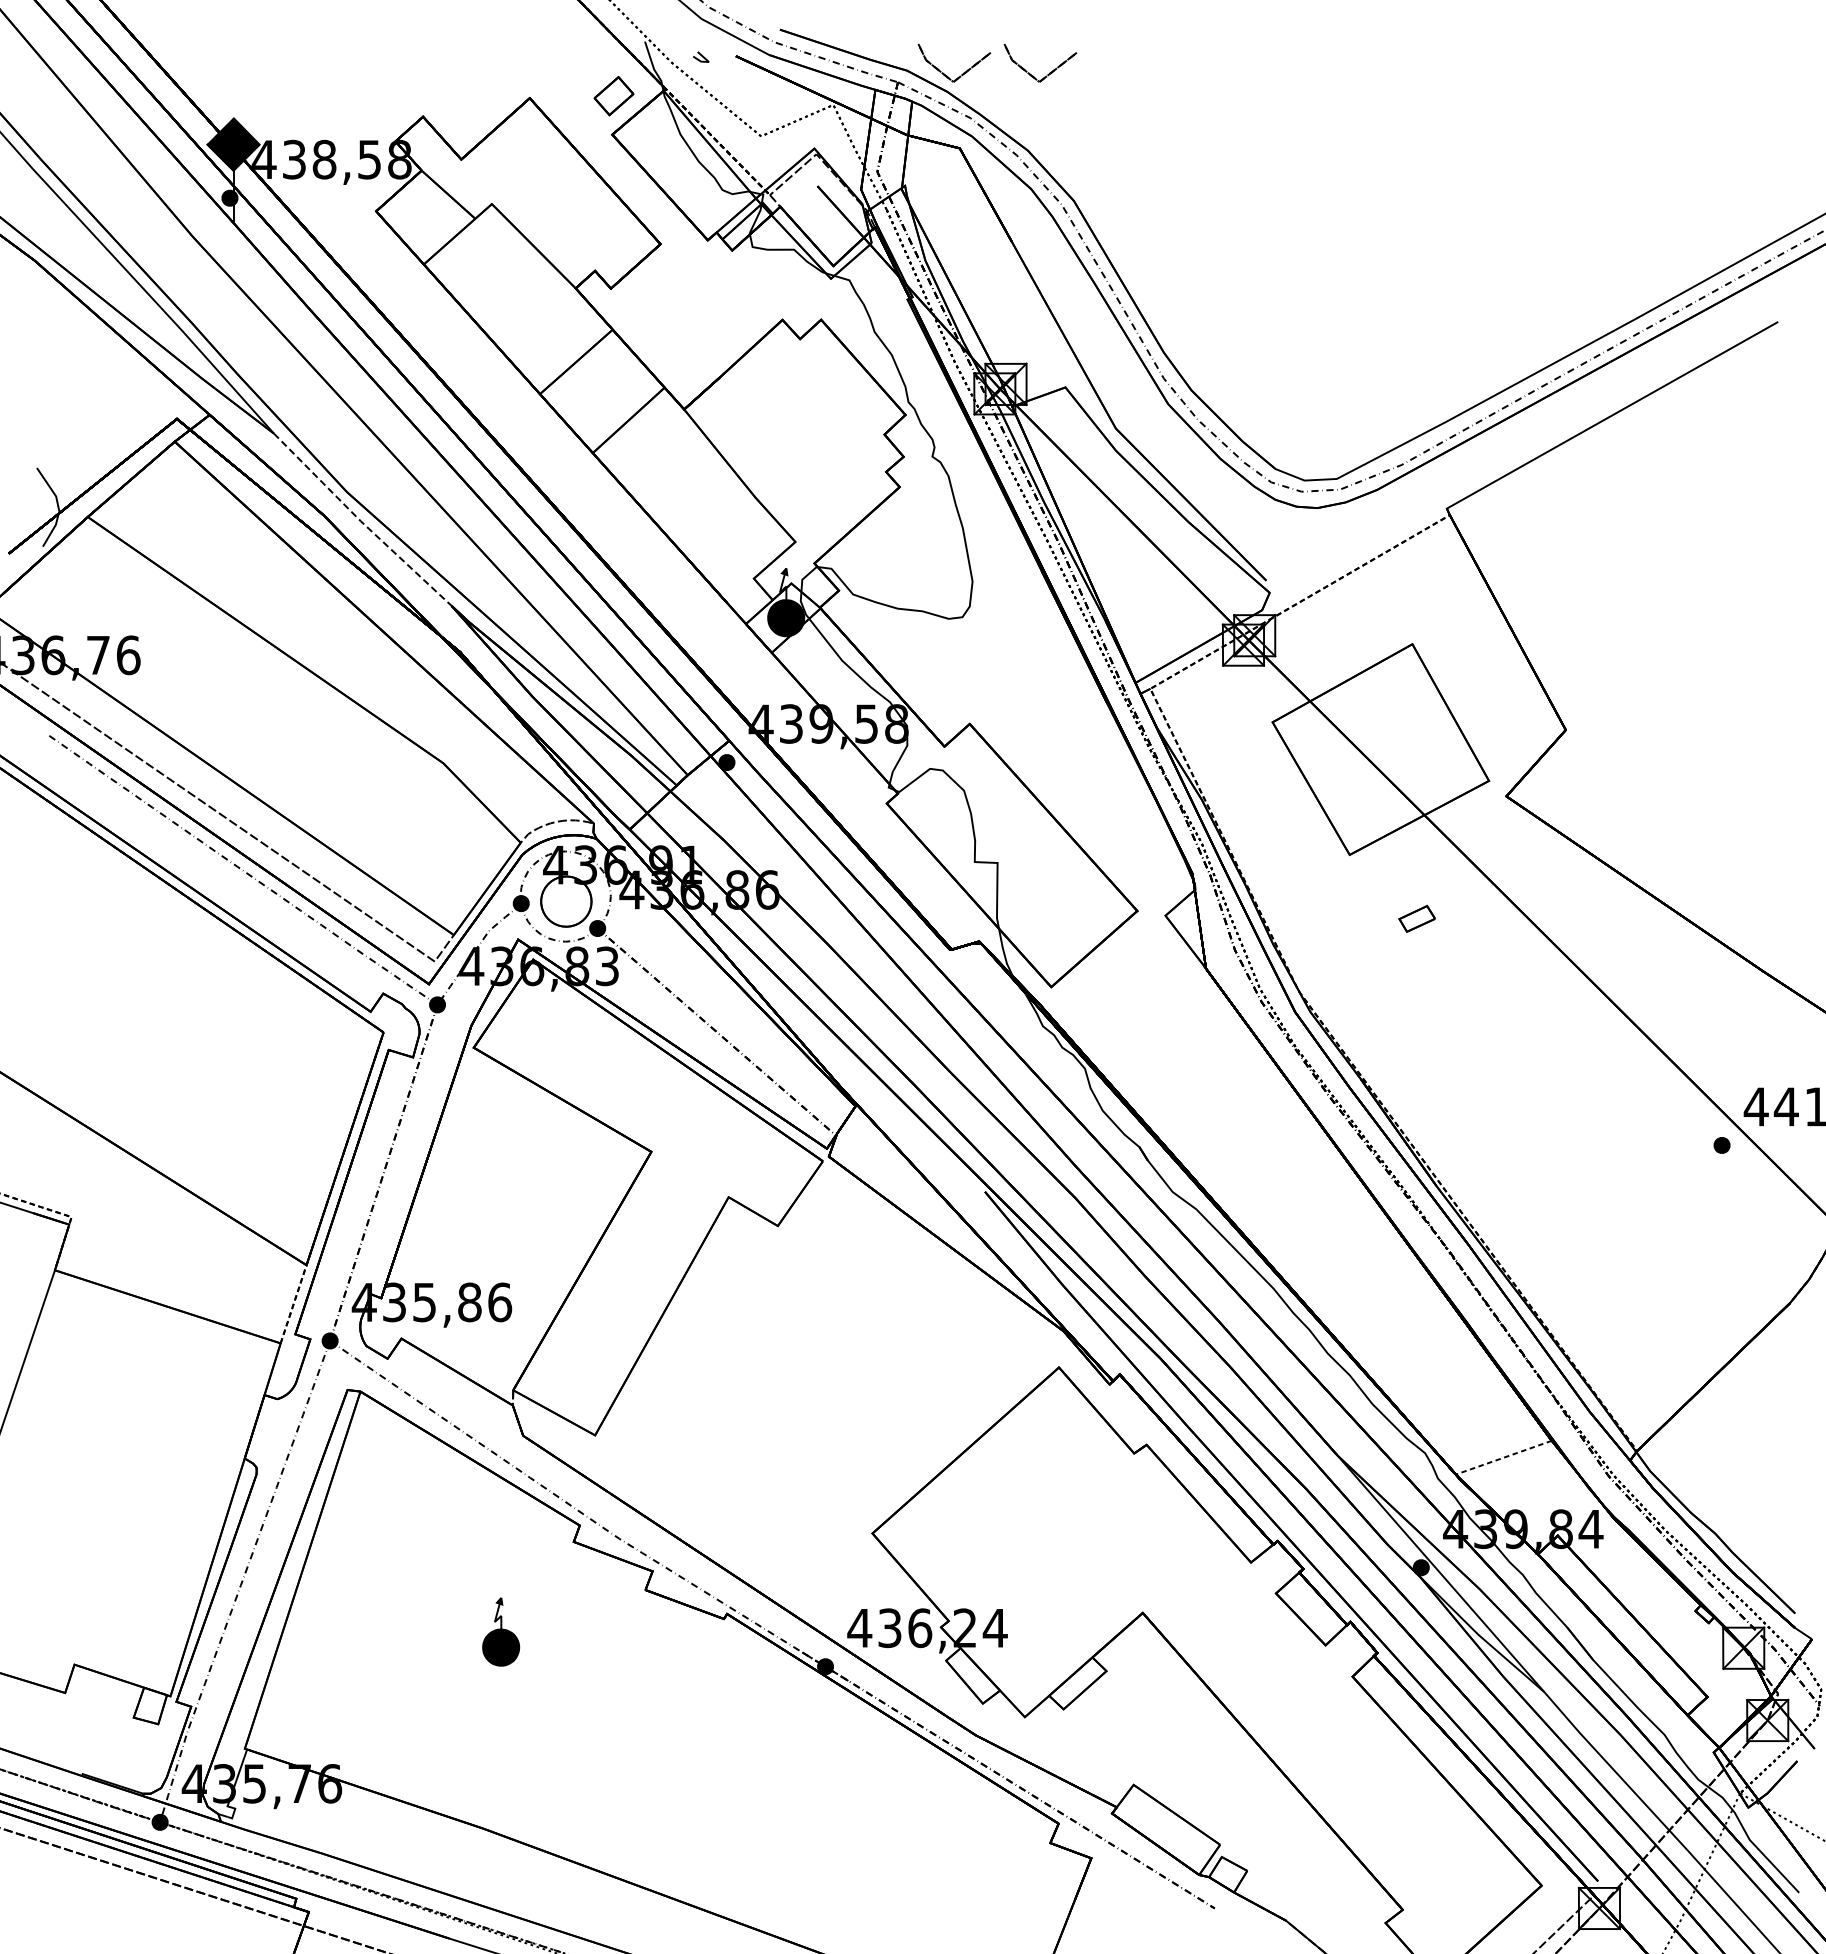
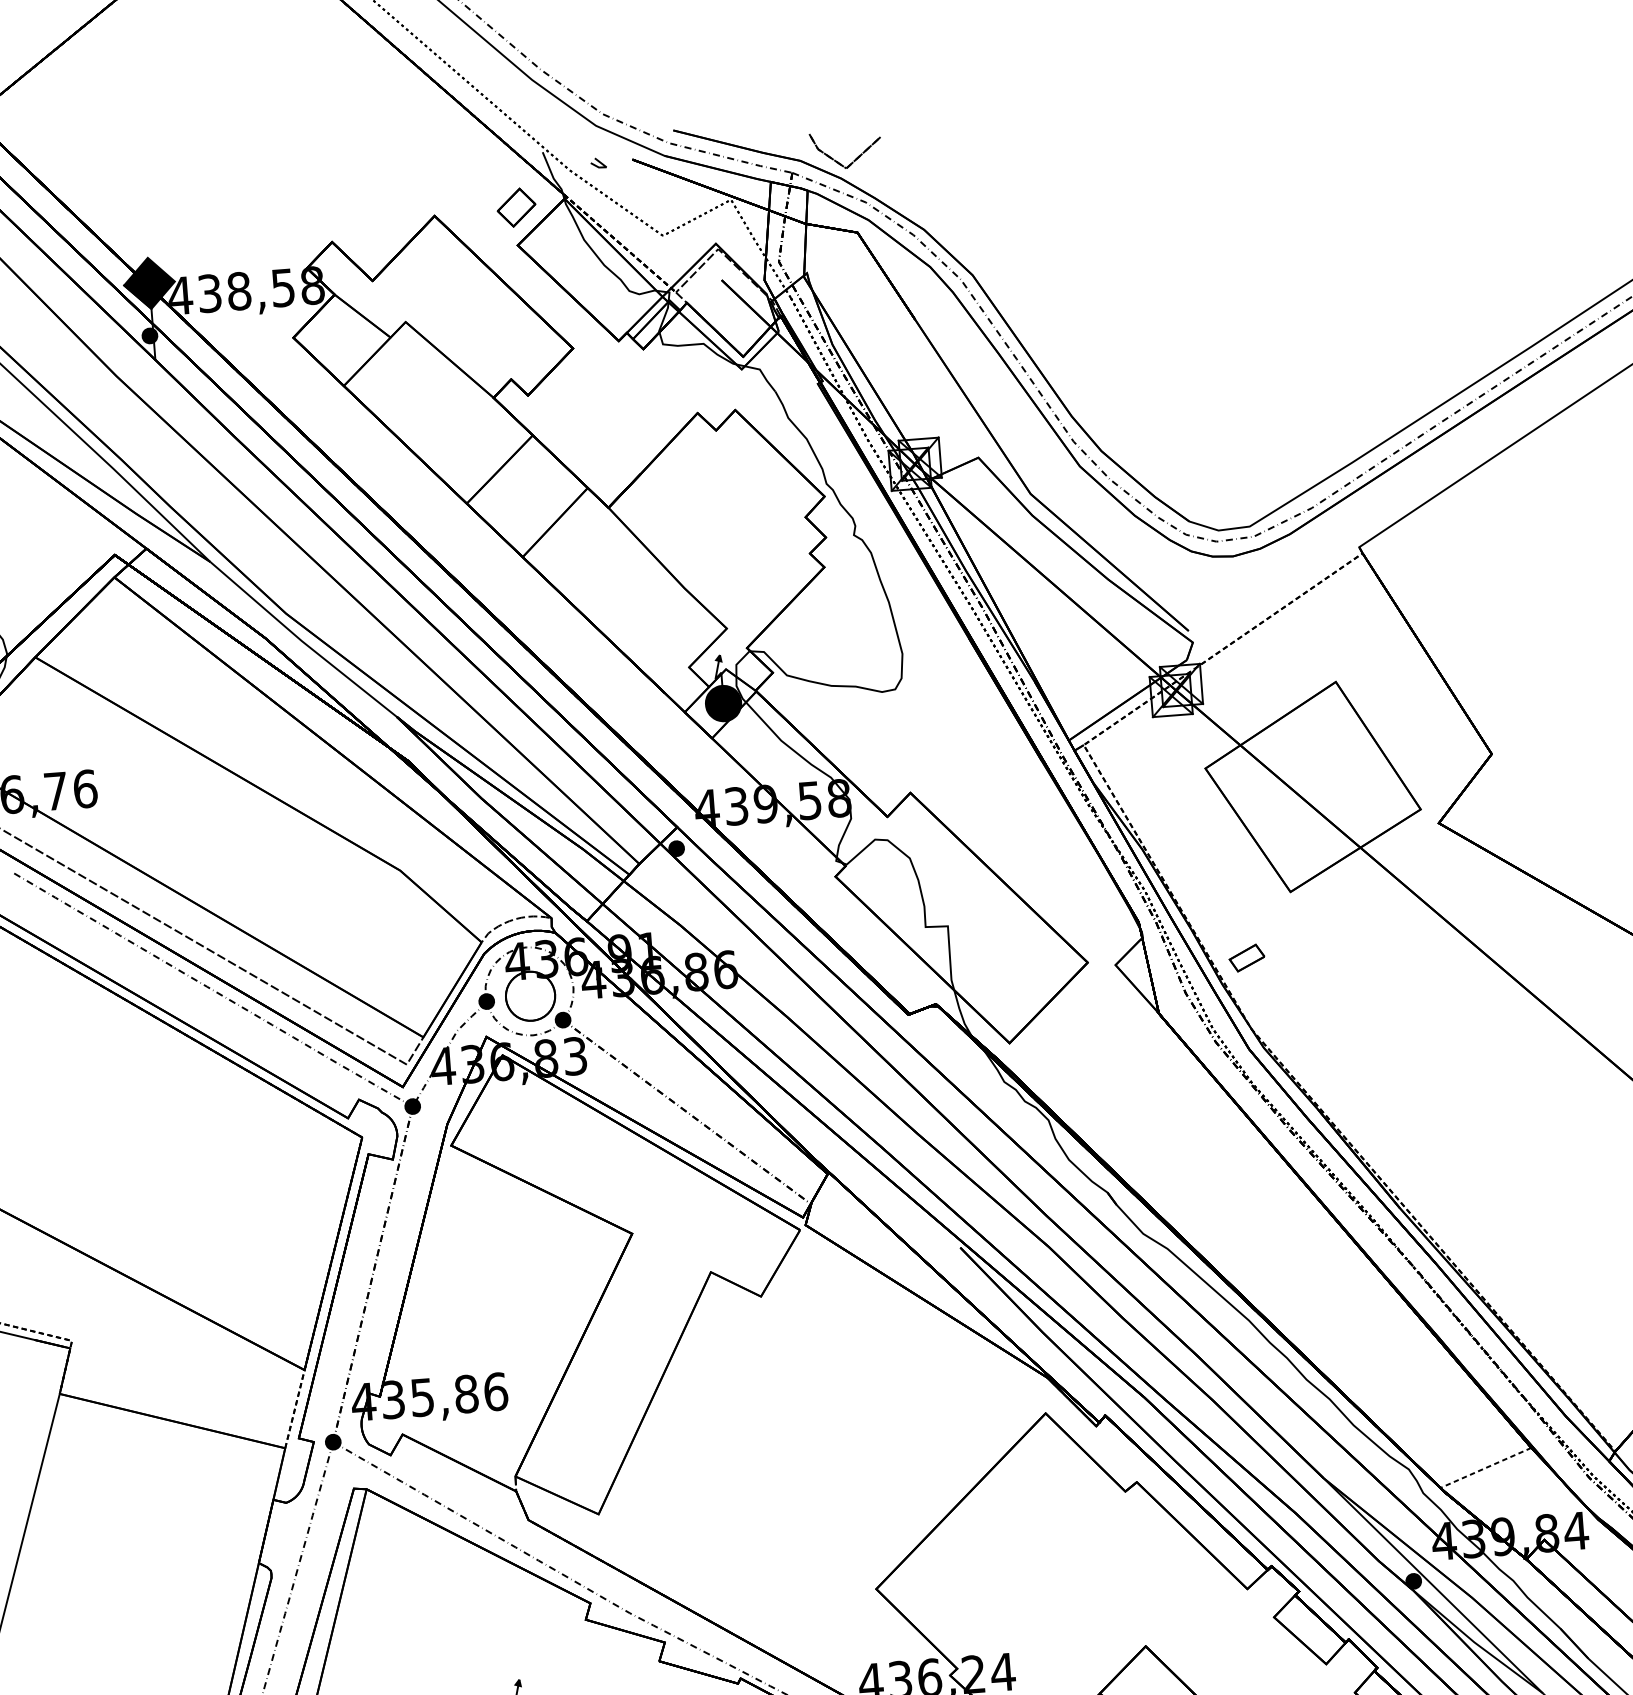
part: (1049, 72) -> (939, 151), removed
line: (360, 521) -> (301, 641), dashed -> solid
part: (1416, 918) -> (1246, 957), moved

